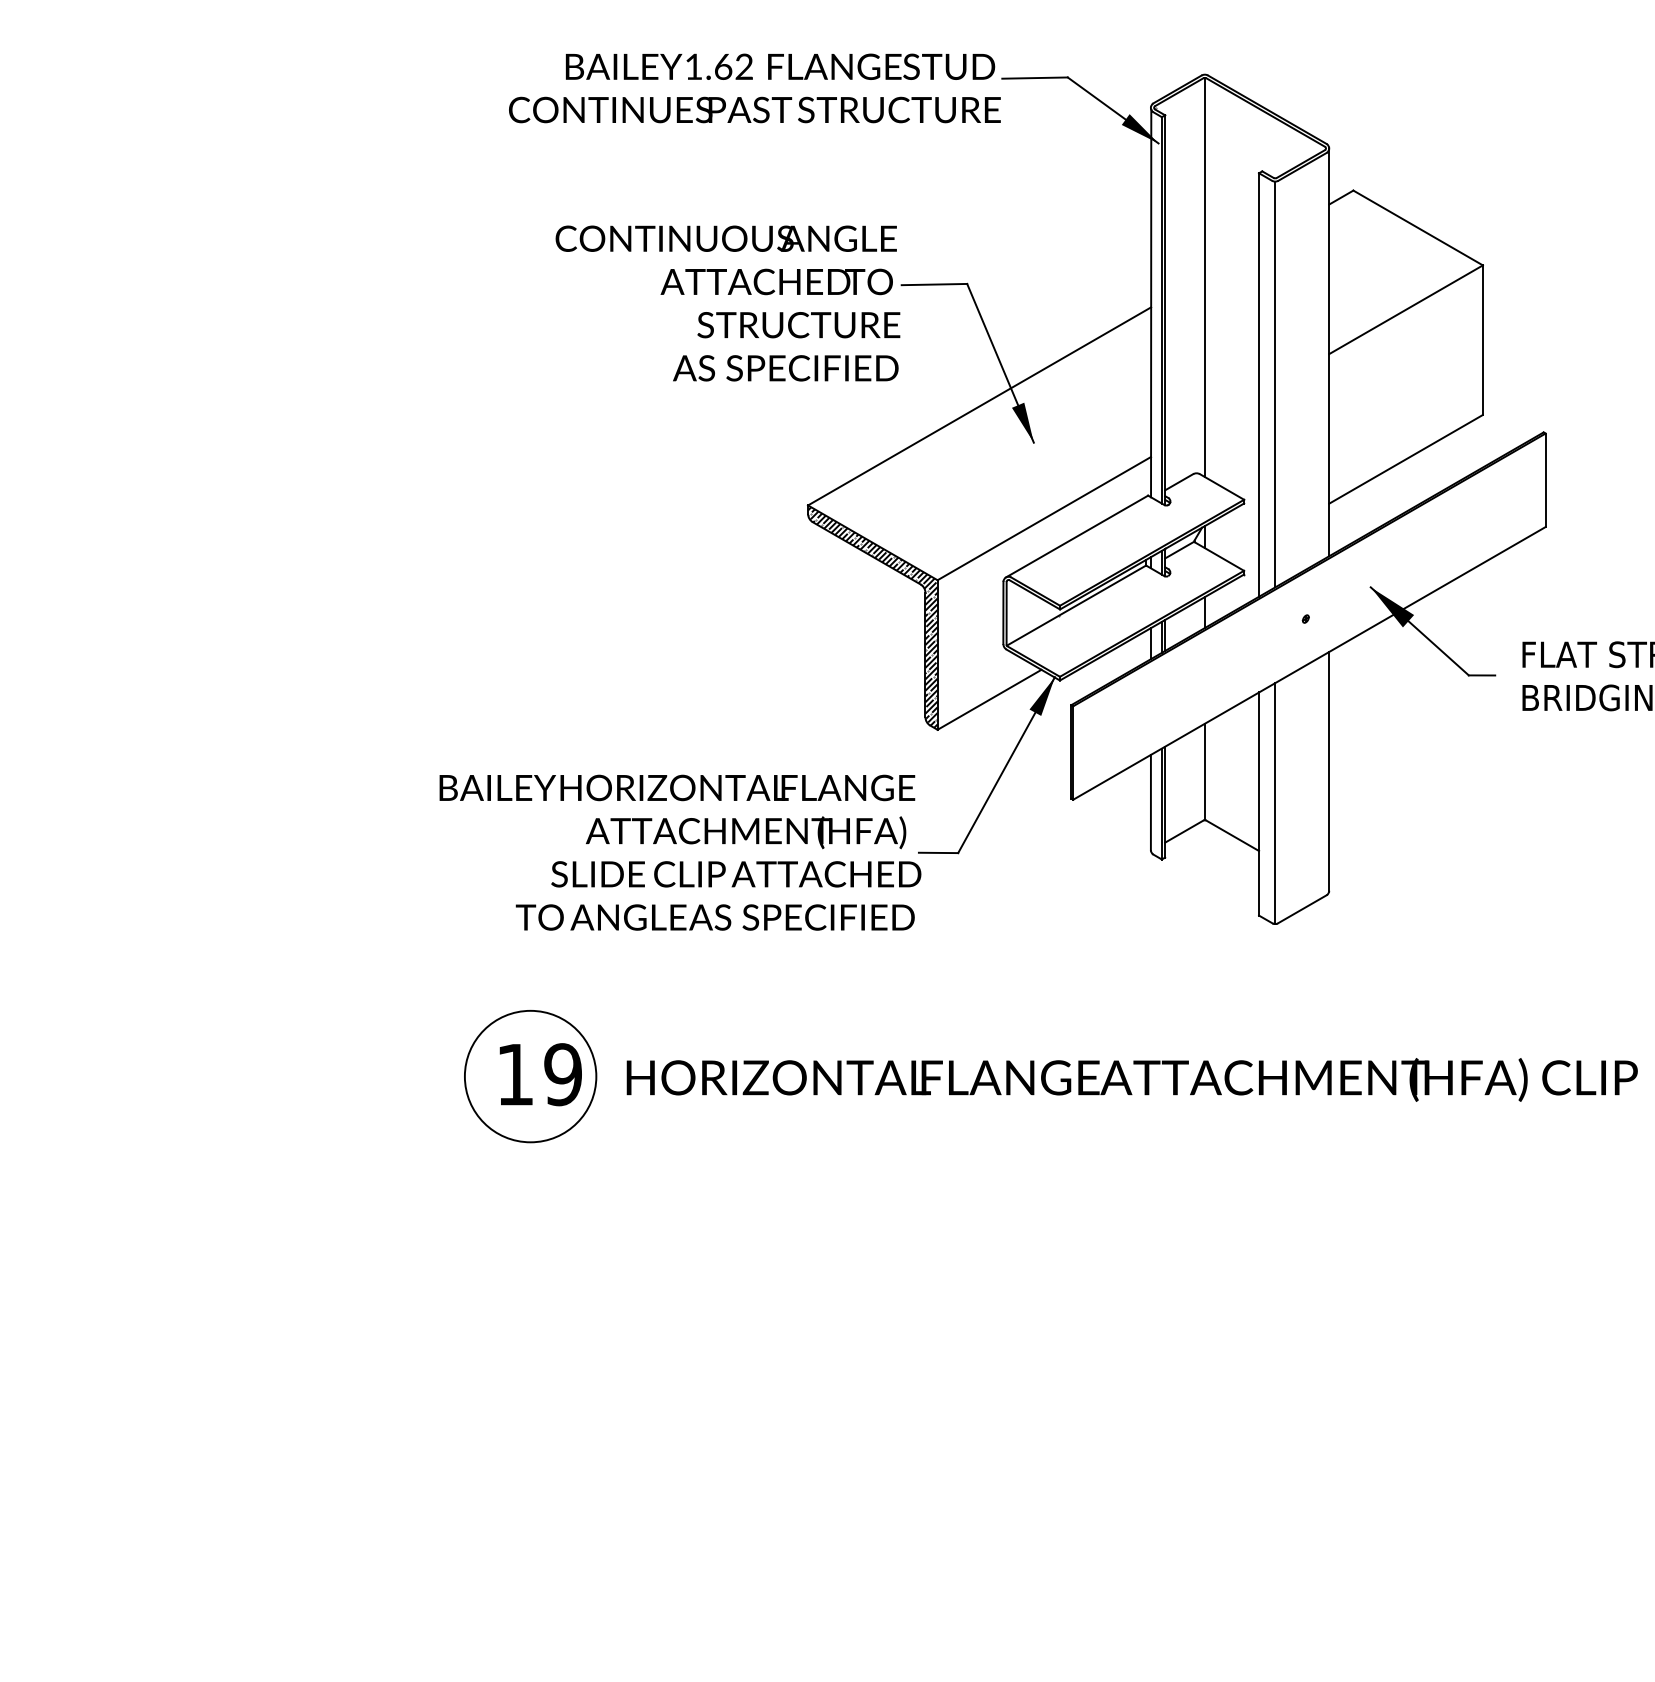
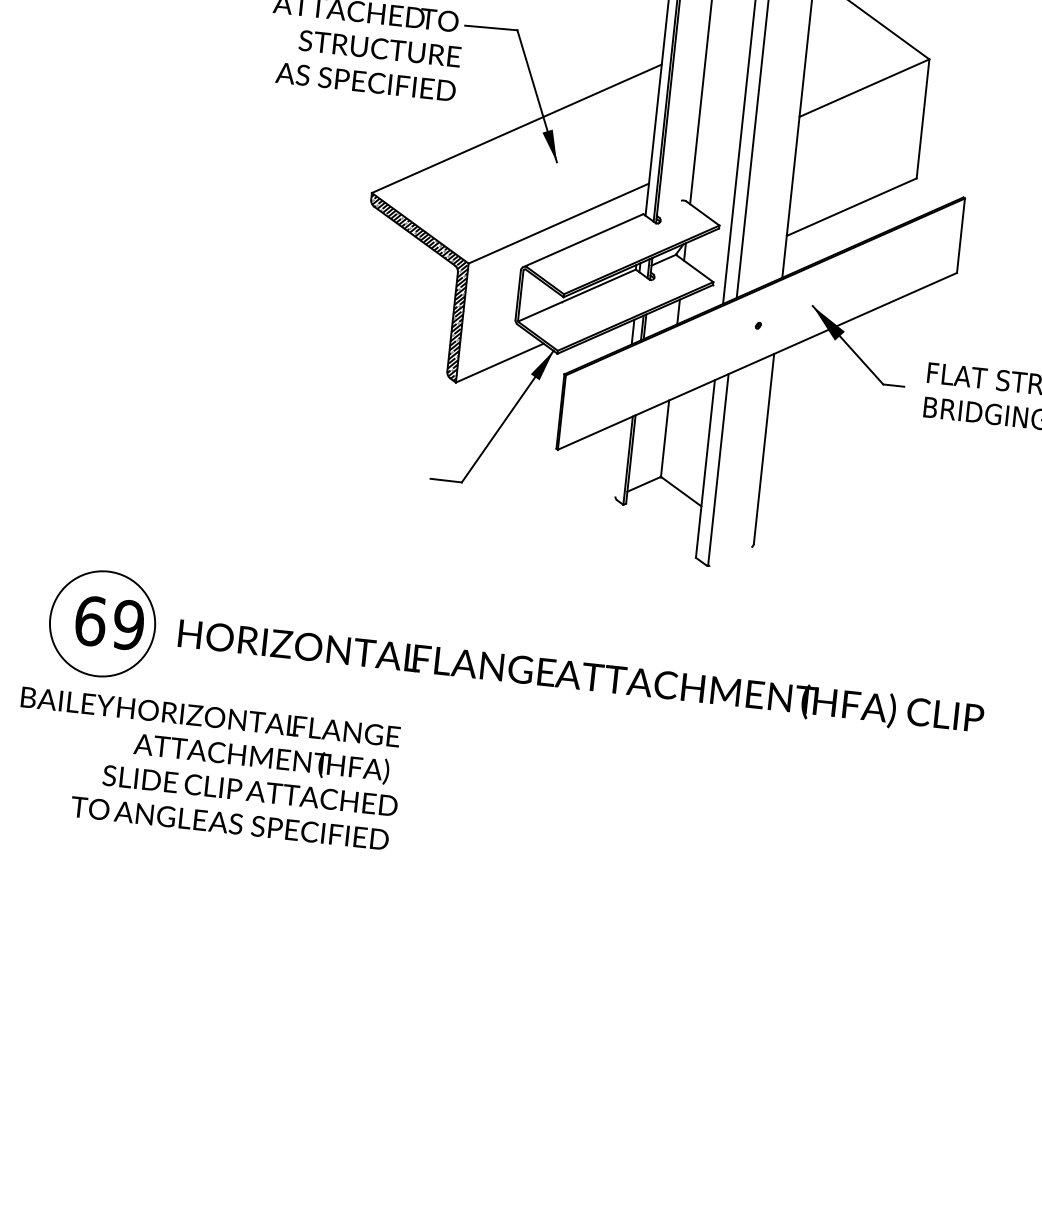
line: (1179, 482) -> (669, 206), removed
line: (1150, 802) -> (619, 458), removed
text: (680, 852) -> (207, 768), moved
line: (1301, 909) -> (730, 556), removed
text: (515, 1074) -> (90, 620), 19 -> 69

